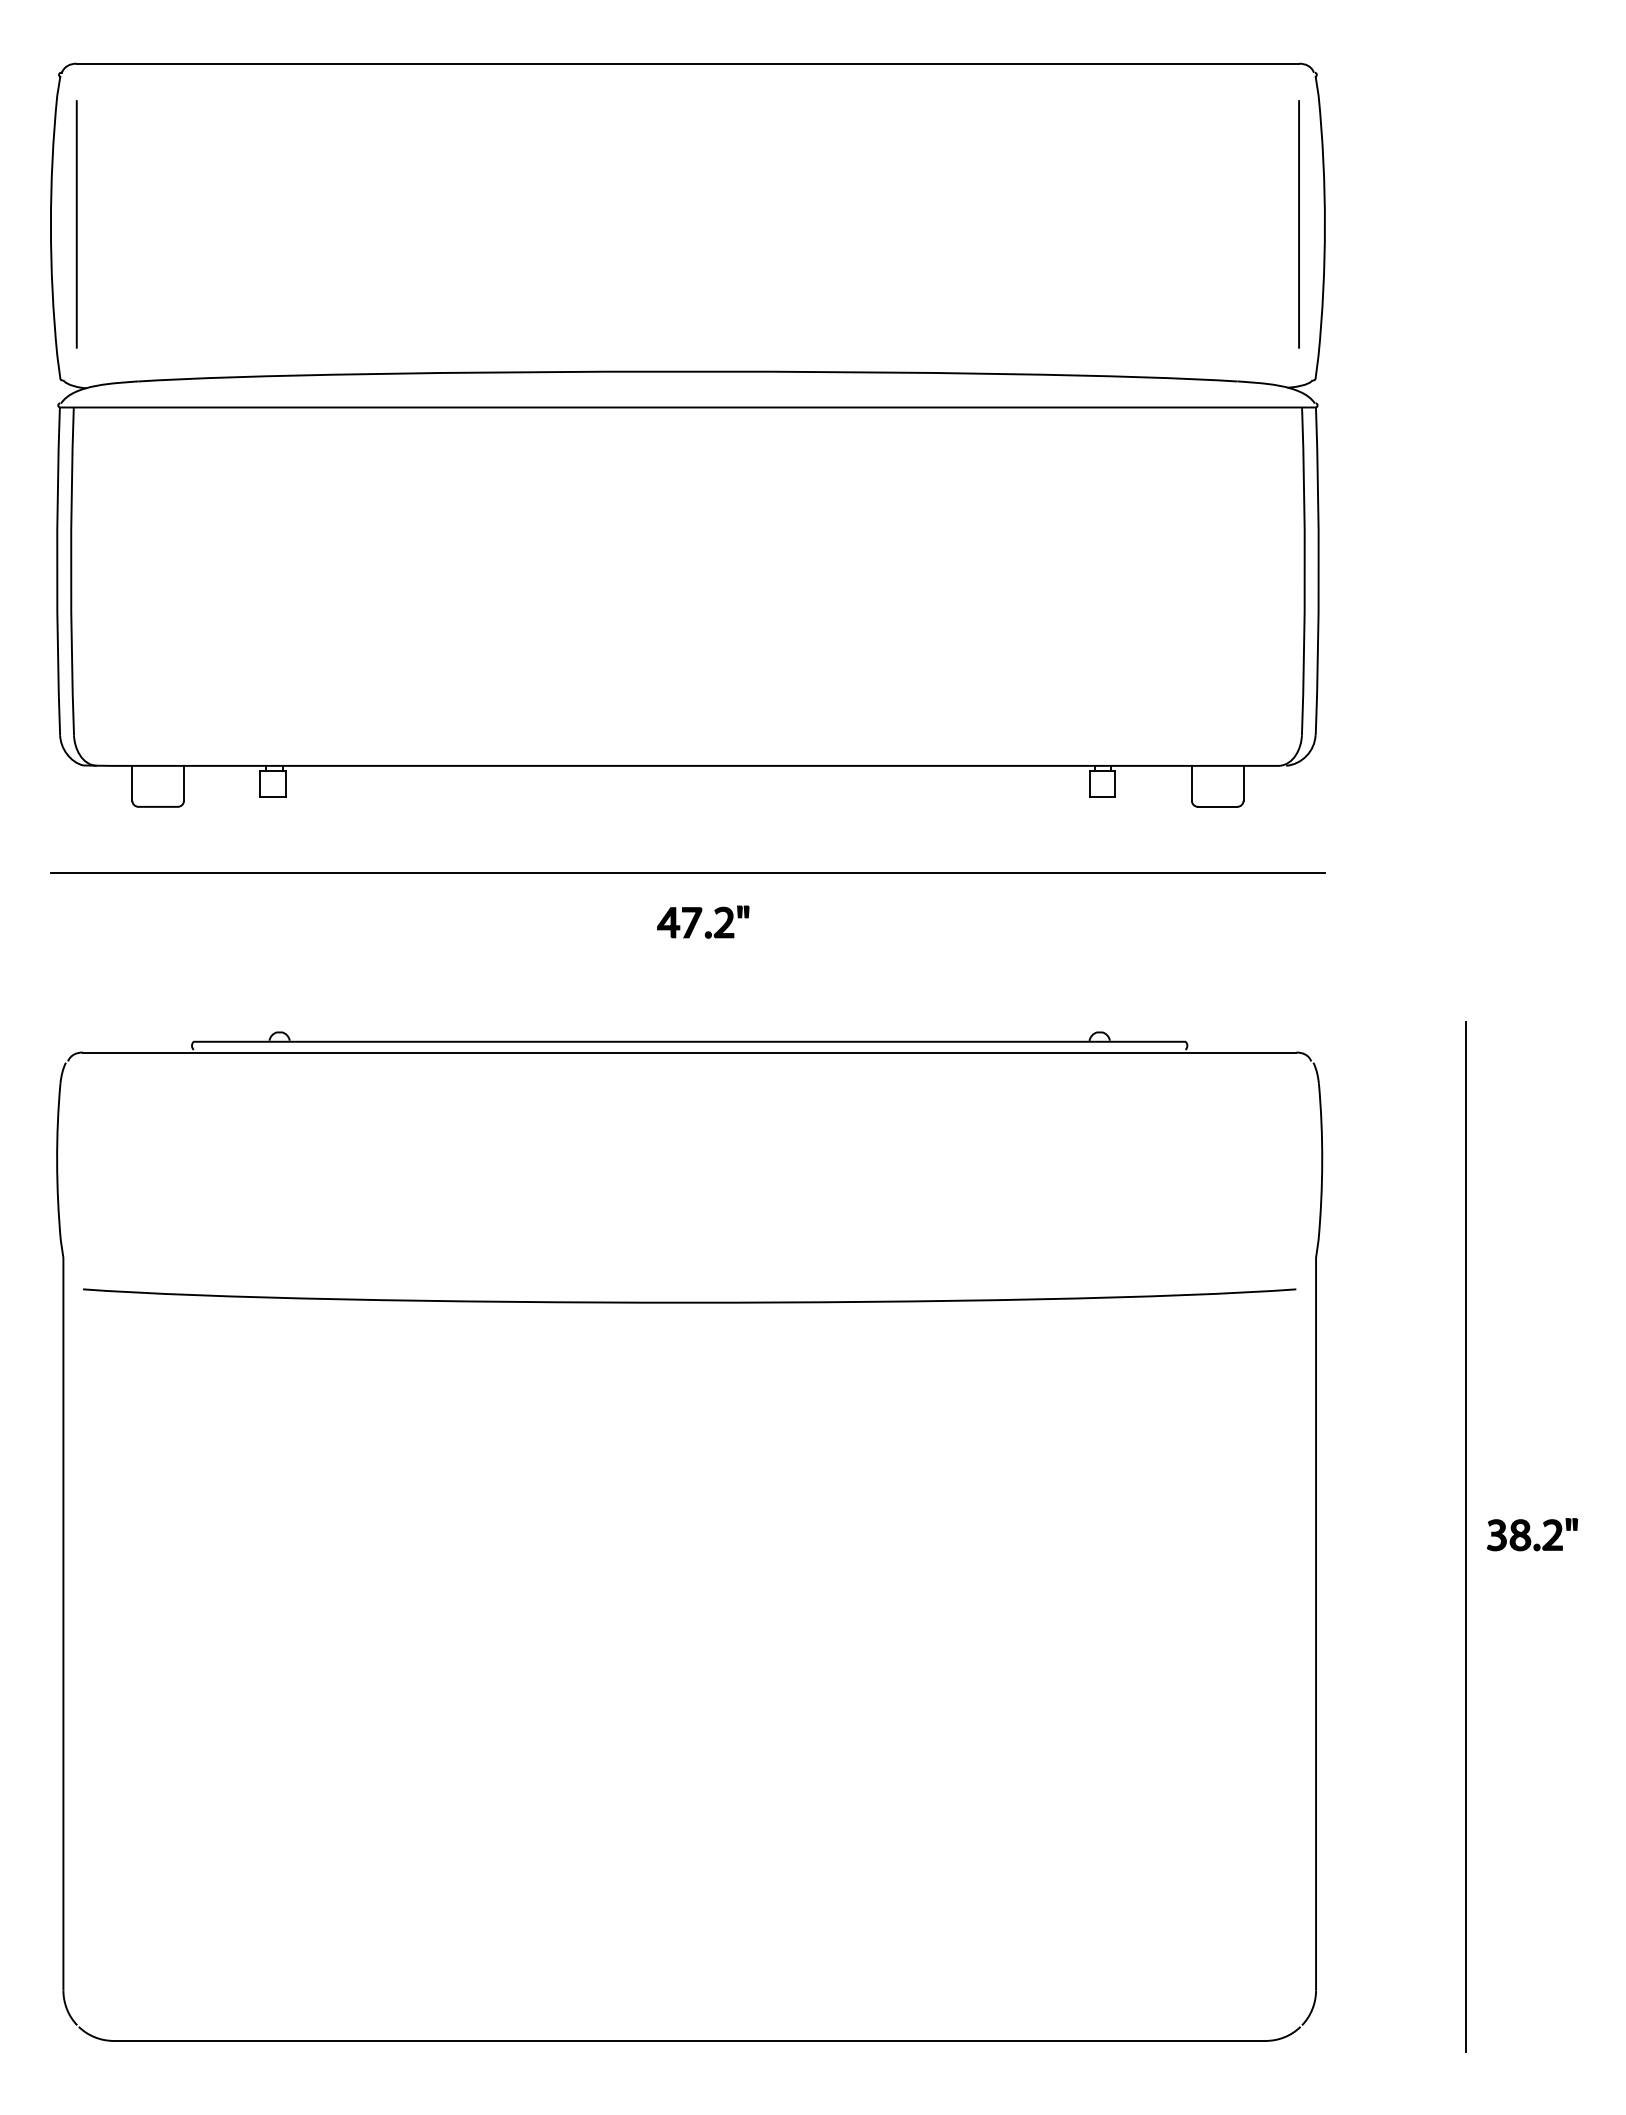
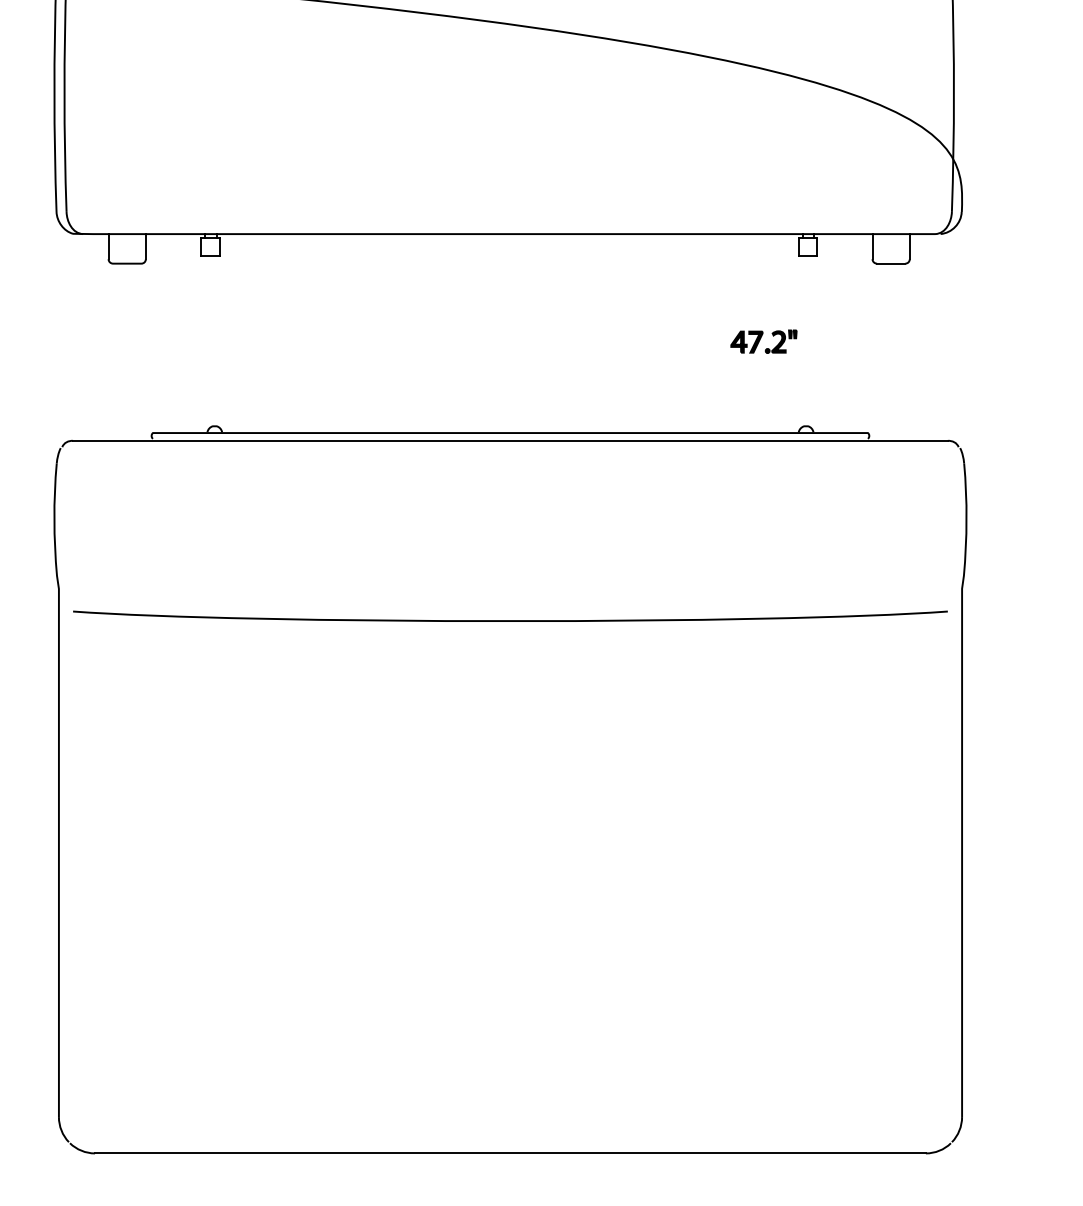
line: (687, 873) -> (508, 311), removed
part: (703, 921) -> (764, 341), moved
line: (1466, 1536) -> (1070, 789), removed

